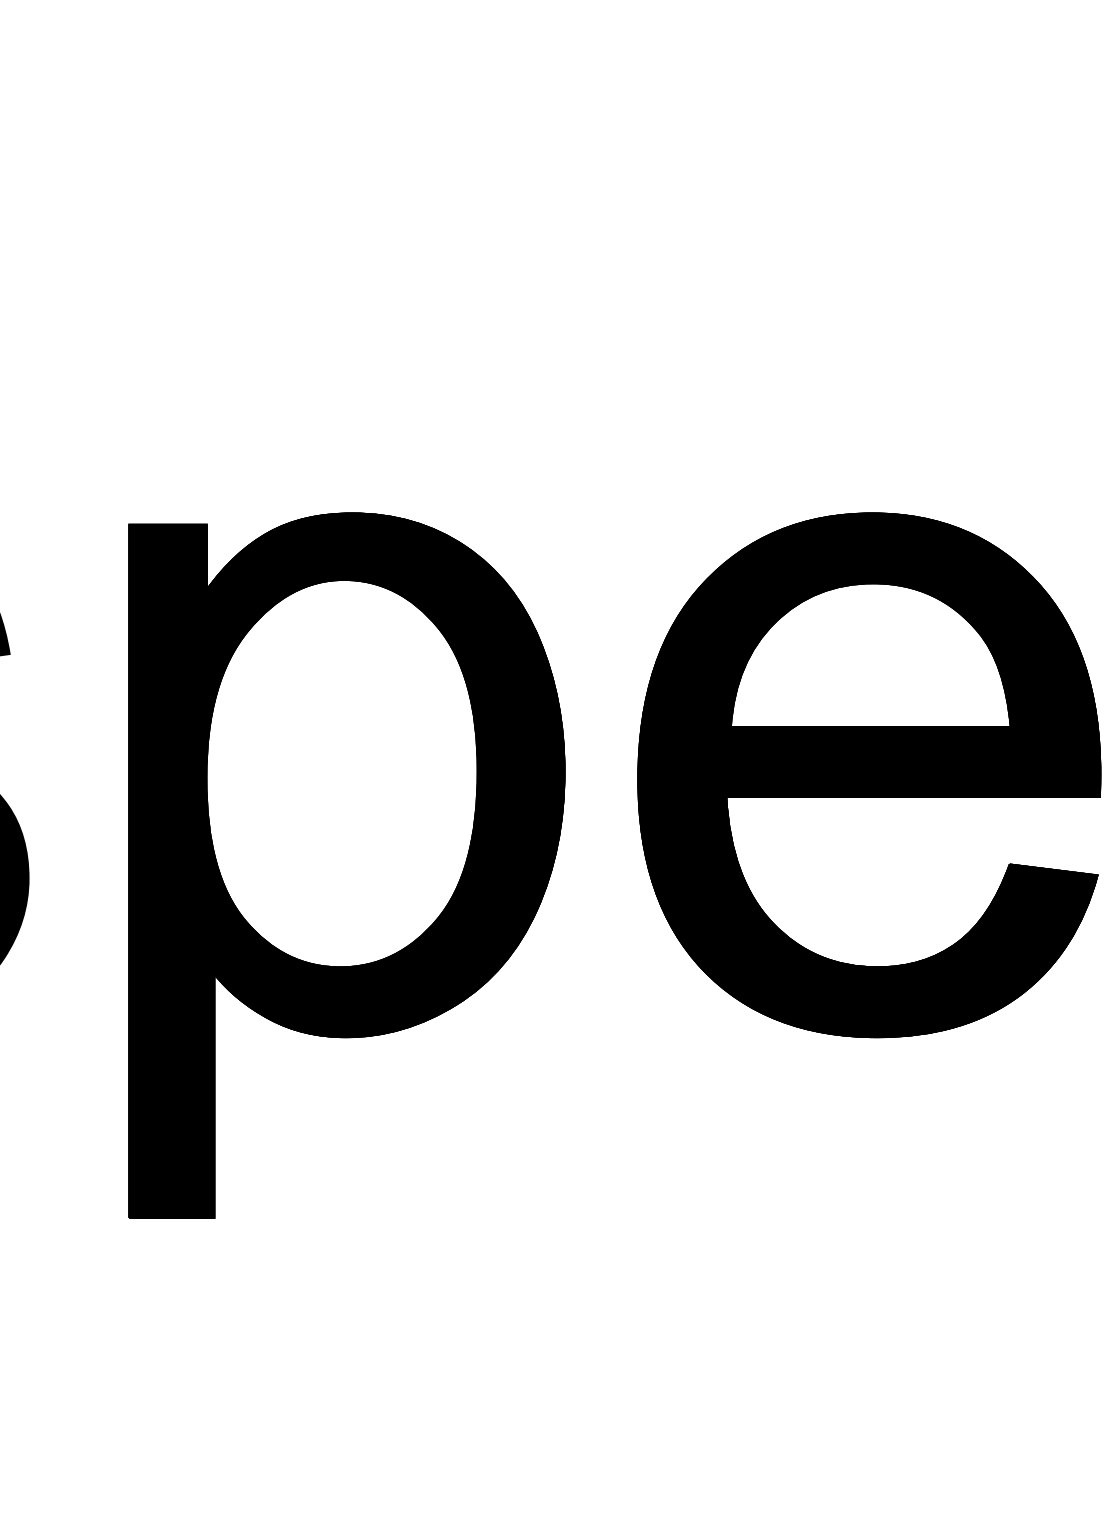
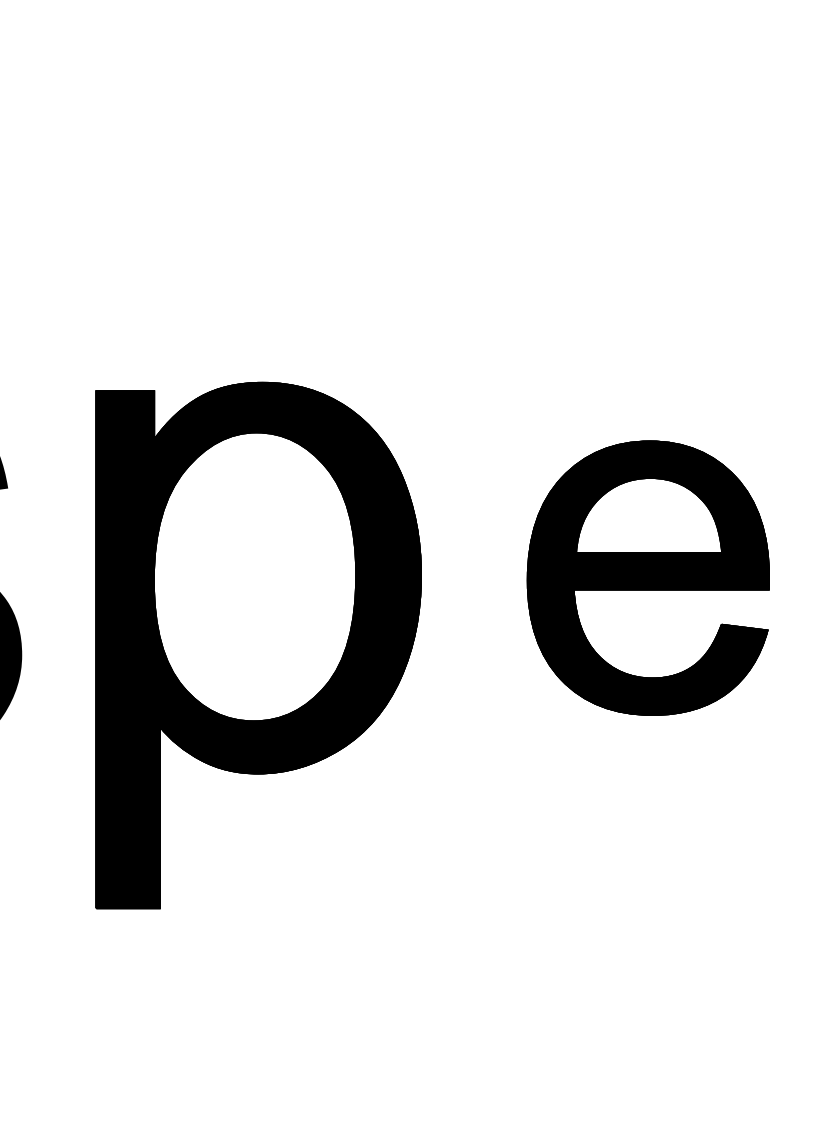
part: (869, 775) -> (648, 578), size x0.7

